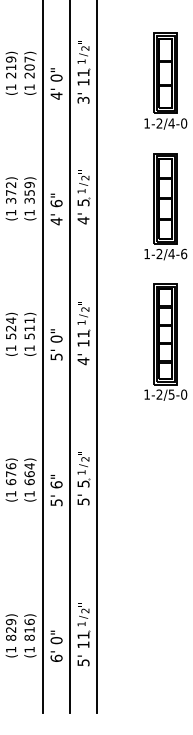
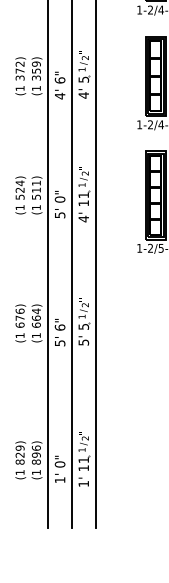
text: (29, 629) -> (36, 454), 816) -> 896)
text: (56, 657) -> (60, 479), 6' -> 1'
text: (83, 662) -> (83, 483), 5' -> 1'

